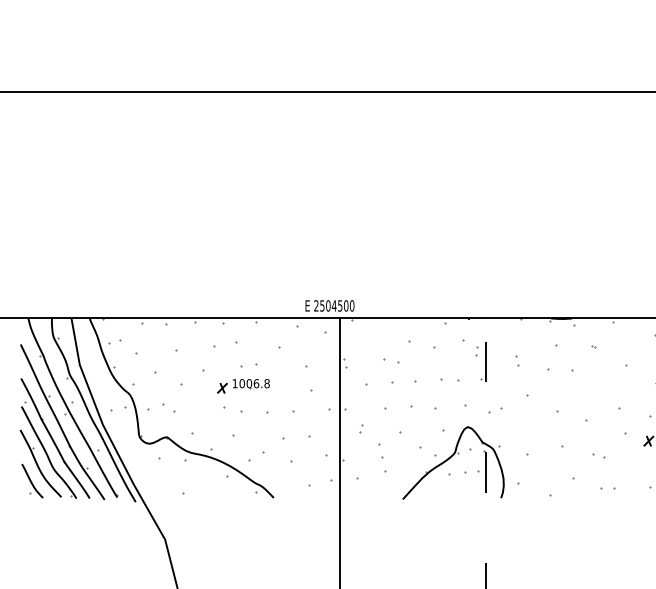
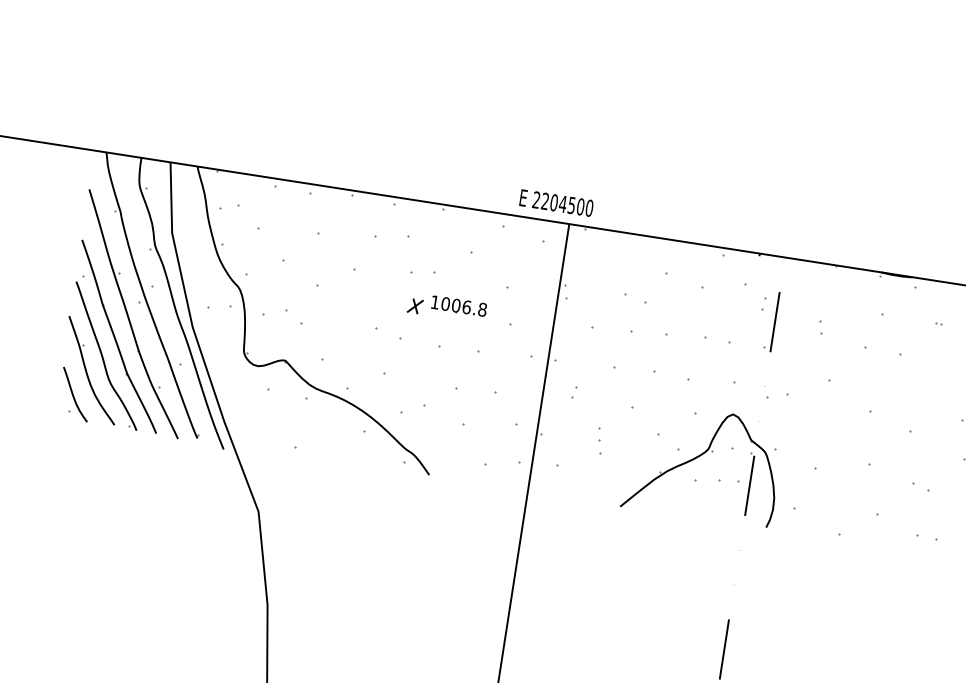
text: (322, 305) -> (545, 200), 2504500 -> 2204500
part: (243, 386) -> (446, 308), moved
part: (382, 458) -> (599, 441), size x0.62

